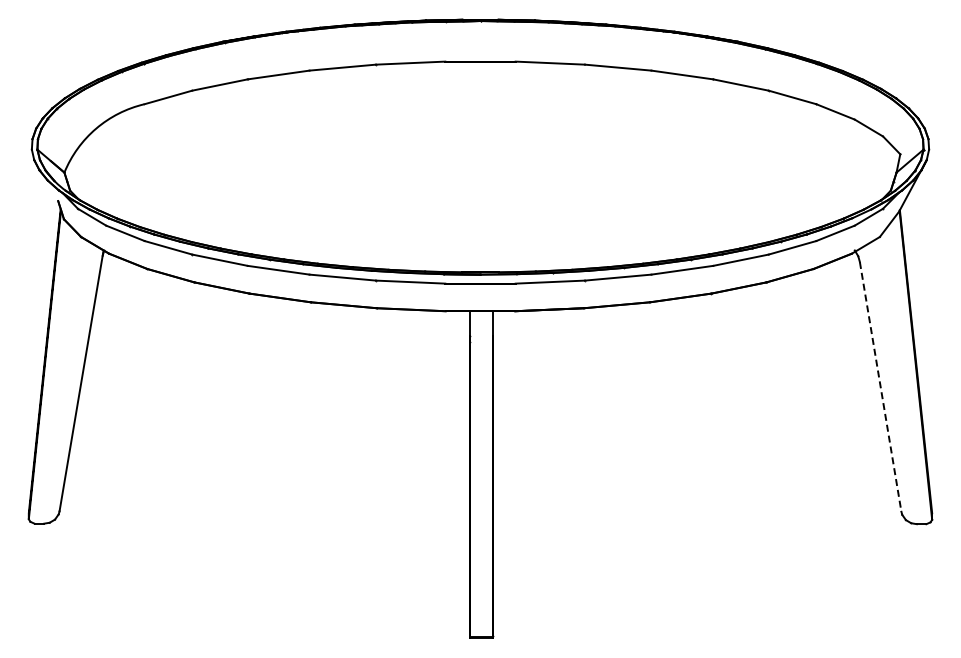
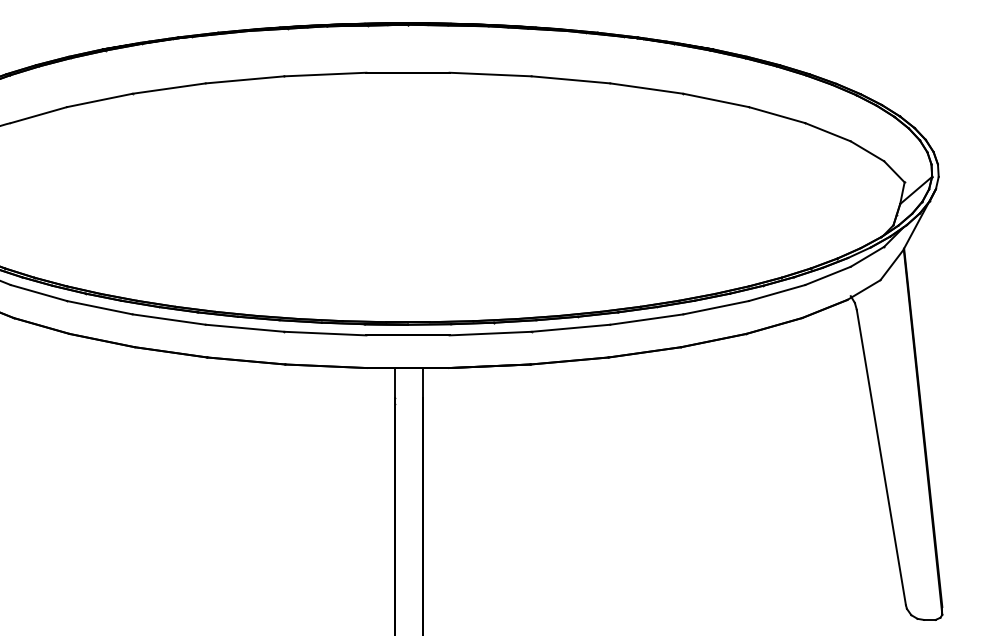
line: (880, 386) -> (881, 457), dashed -> solid

